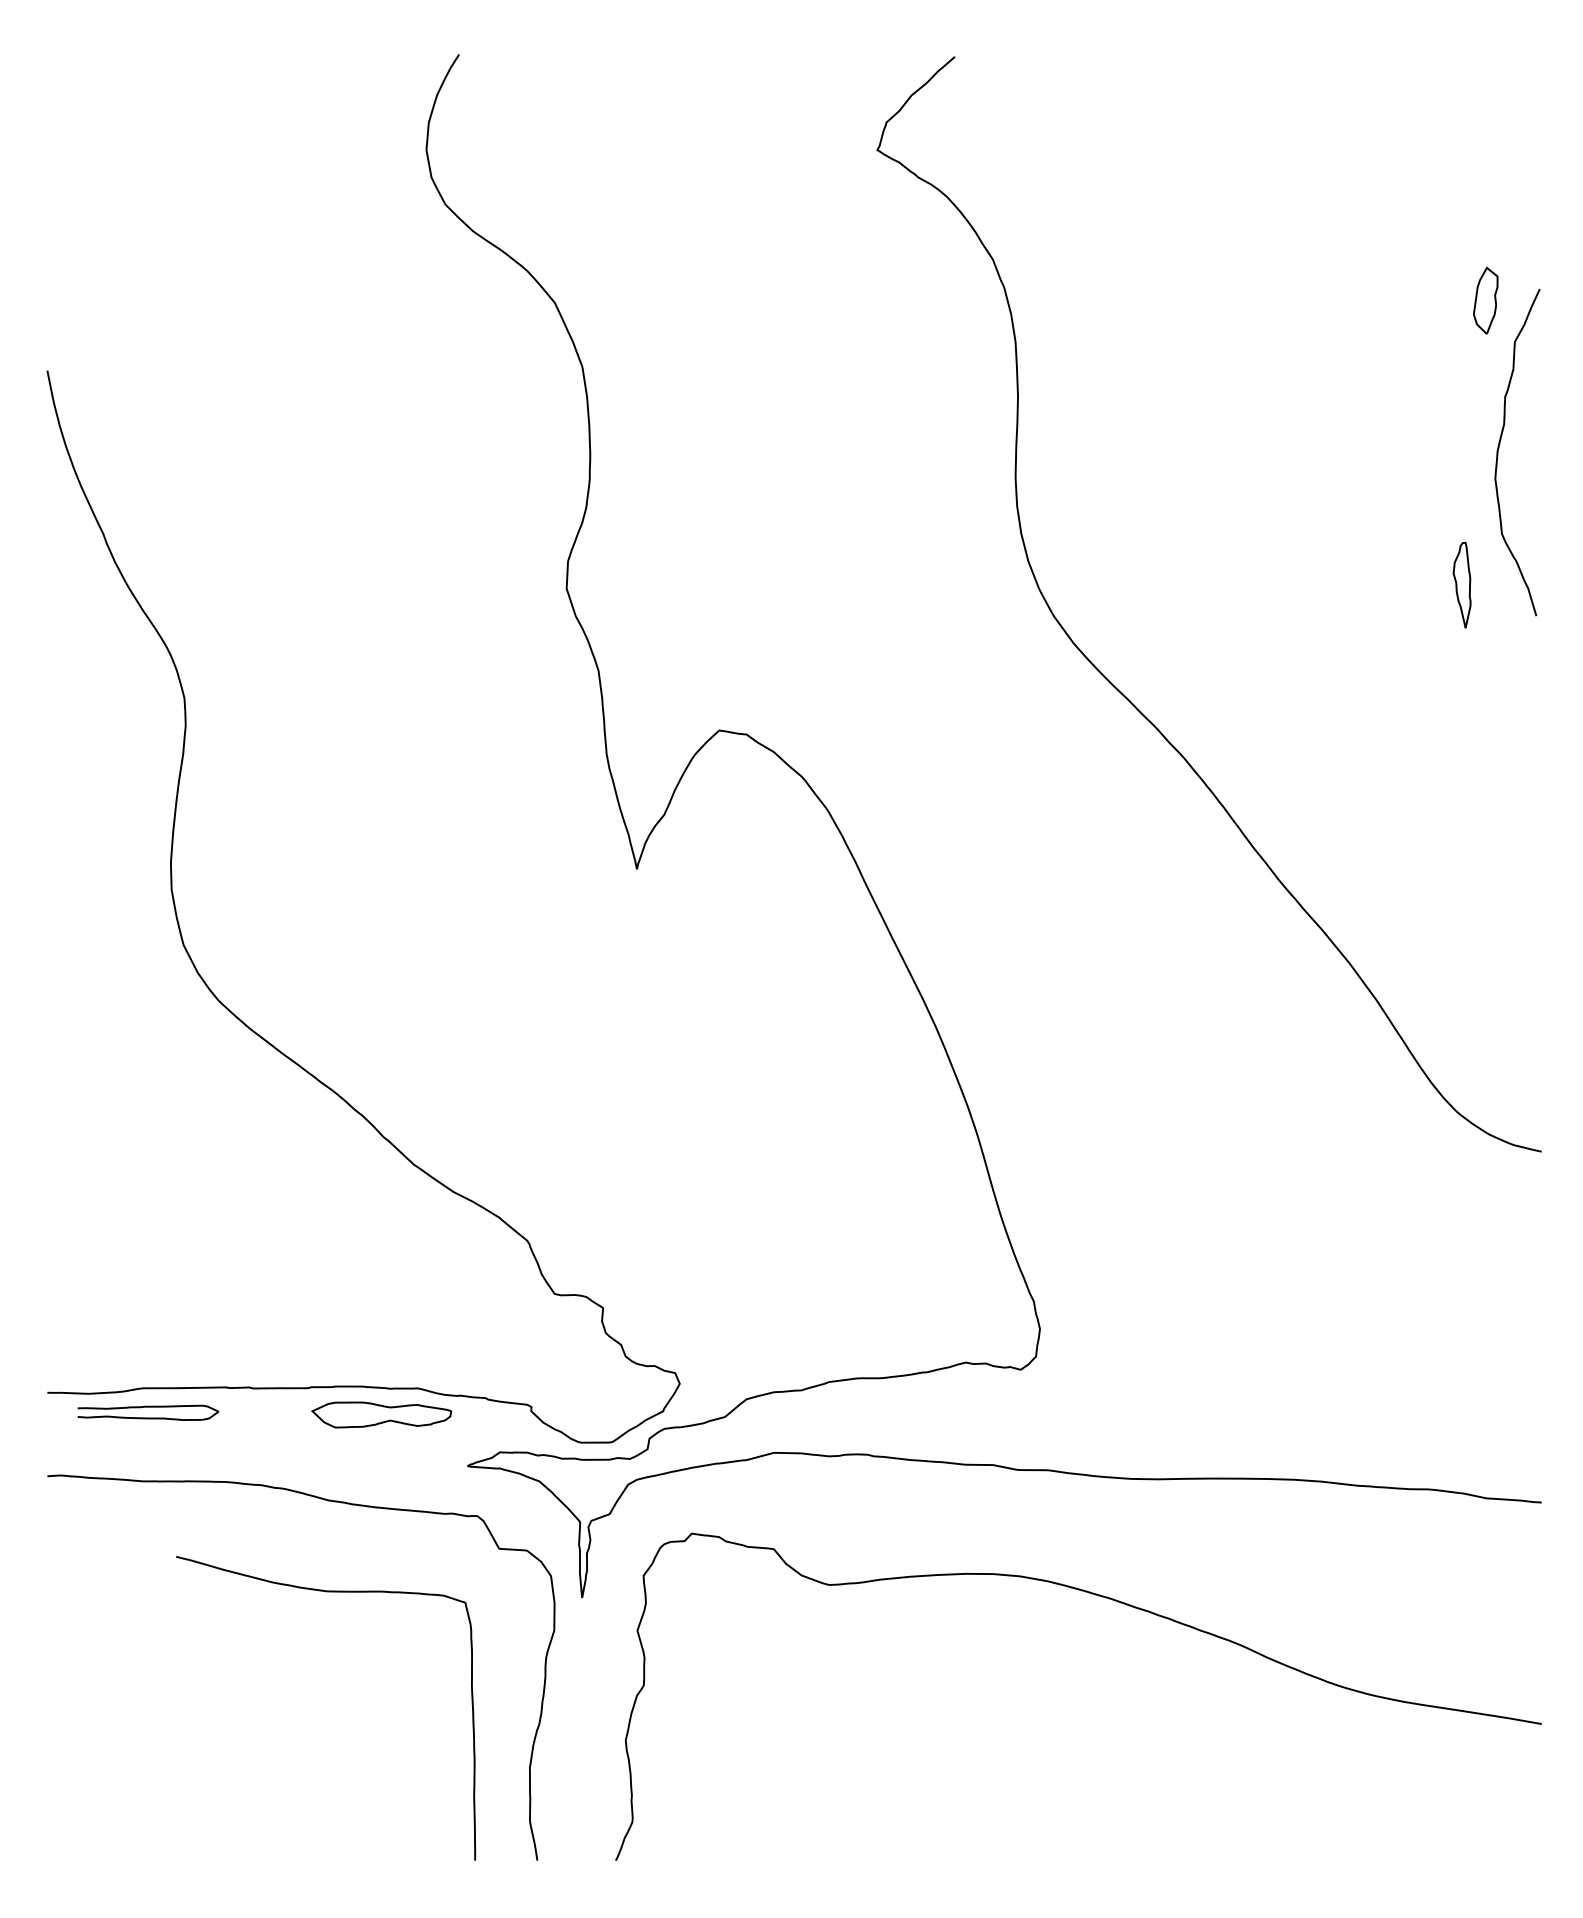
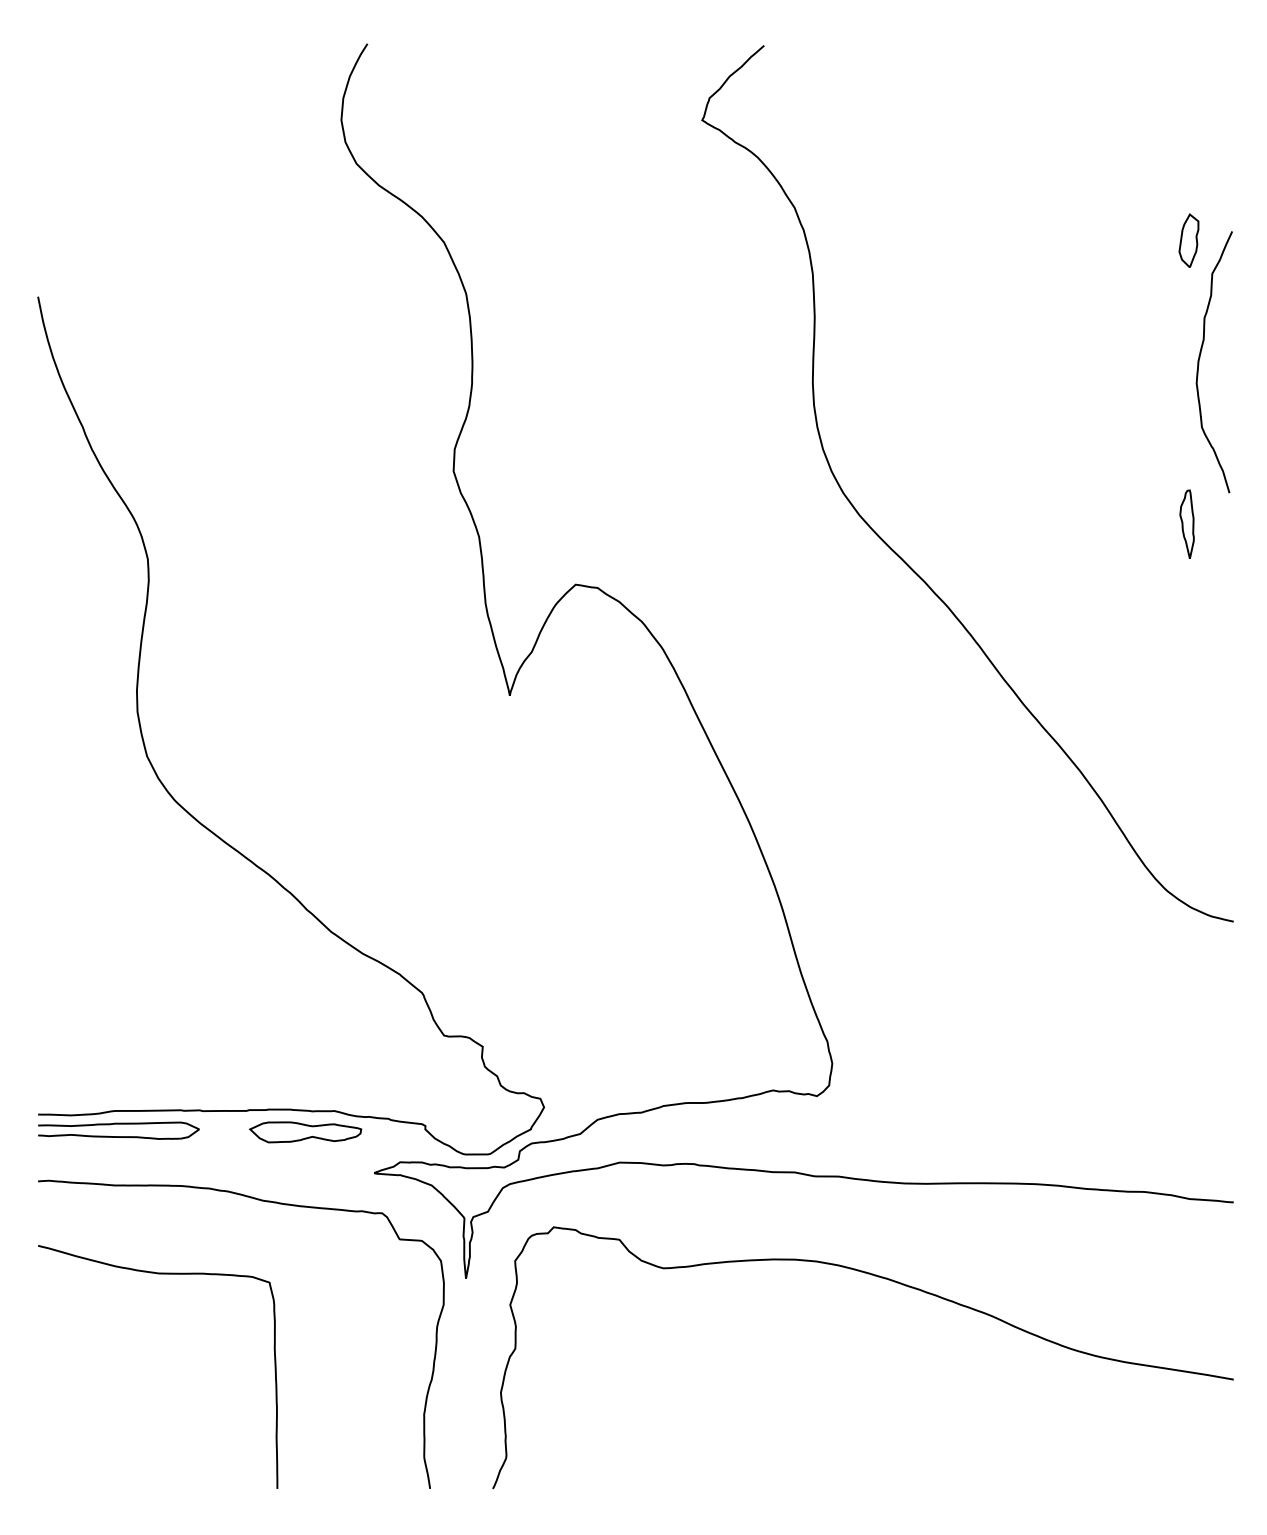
part: (1461, 584) -> (1186, 523), moved
part: (147, 1412) -> (118, 1130), size x1.43
curve: (326, 1592) -> (158, 1274), moved

